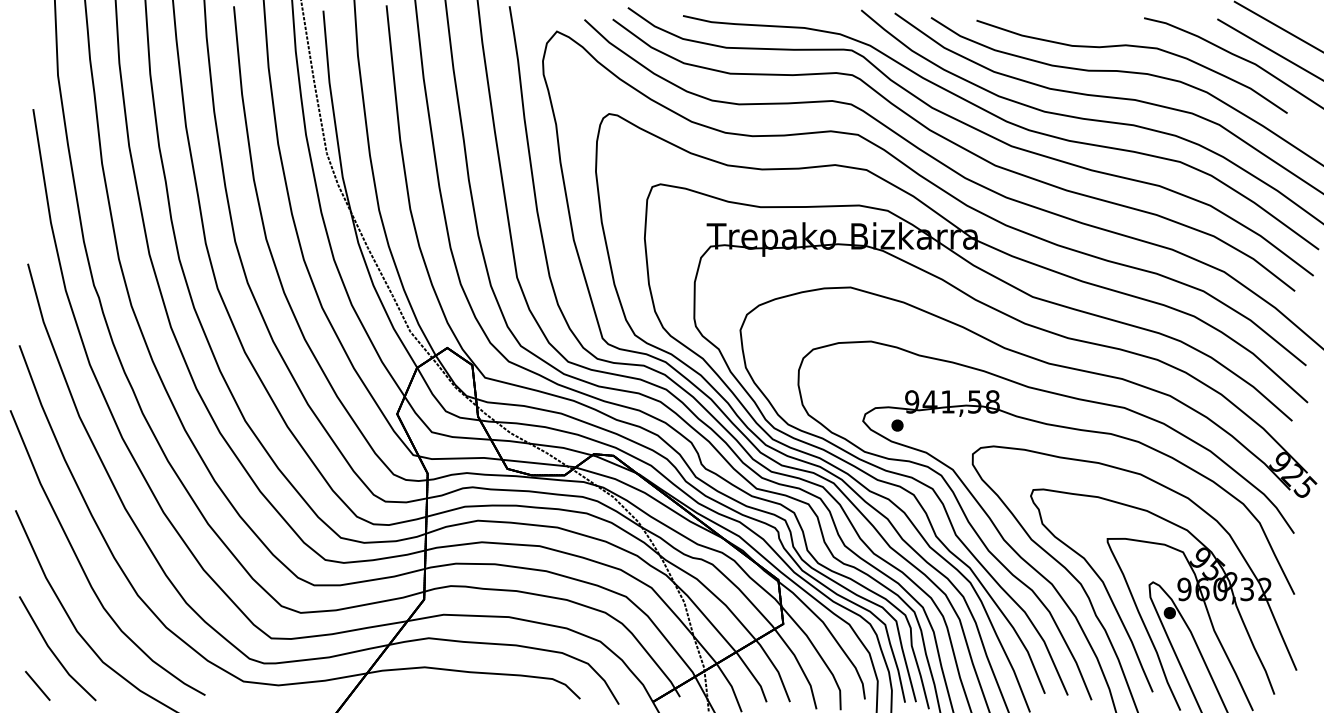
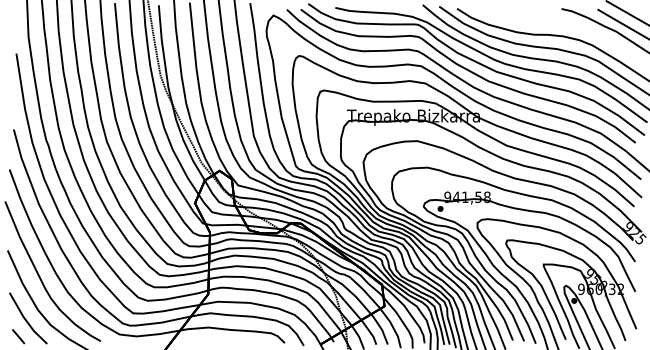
curve: (1131, 47) -> (555, 23), removed

